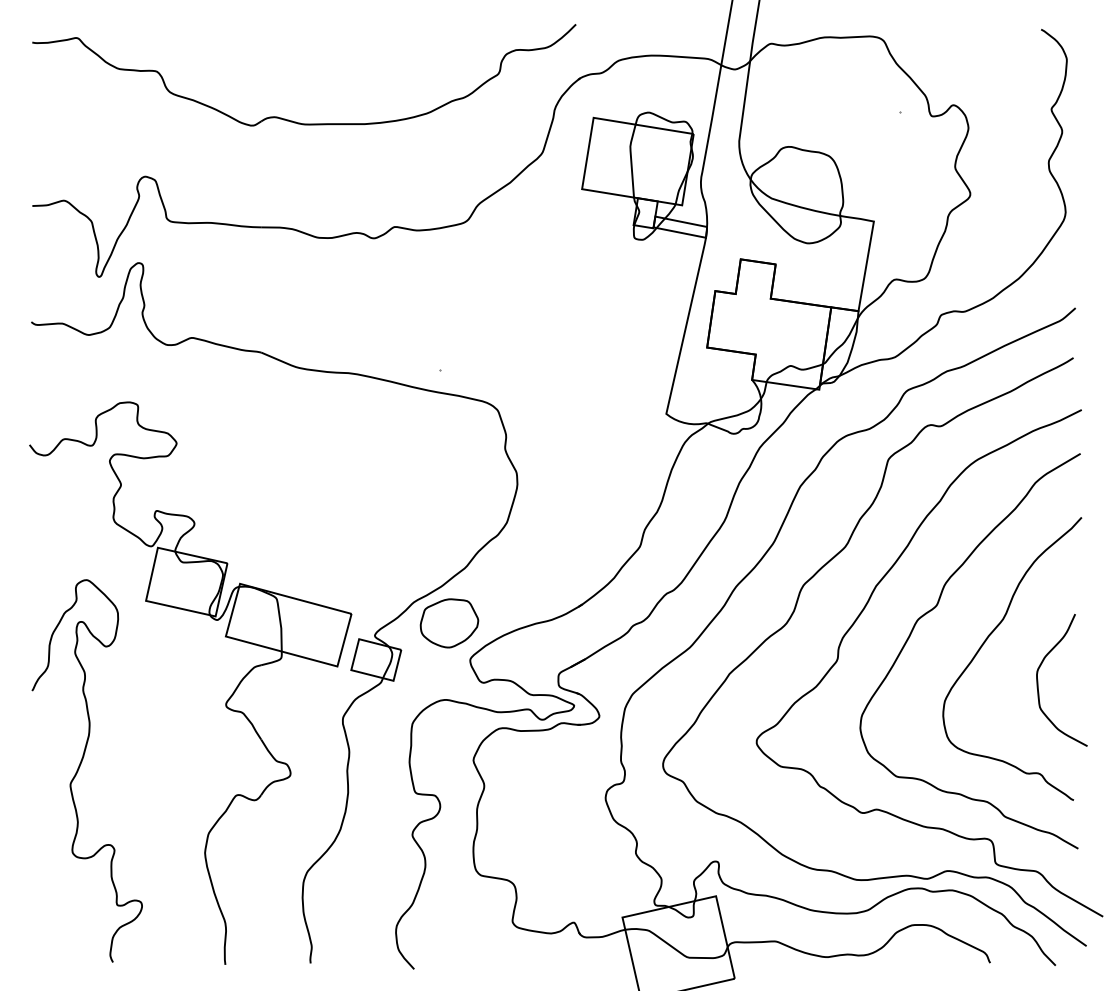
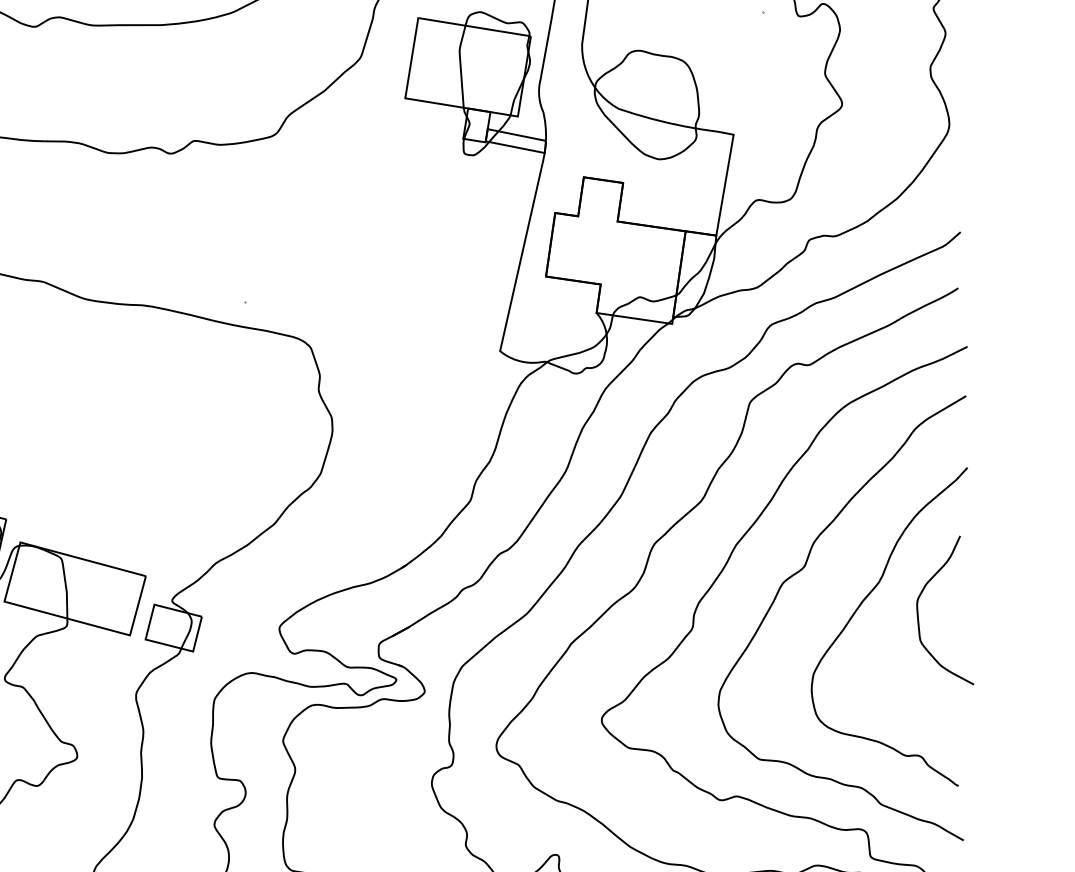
part: (449, 623) -> (256, 587), removed
curve: (1038, 680) -> (918, 610), moved

